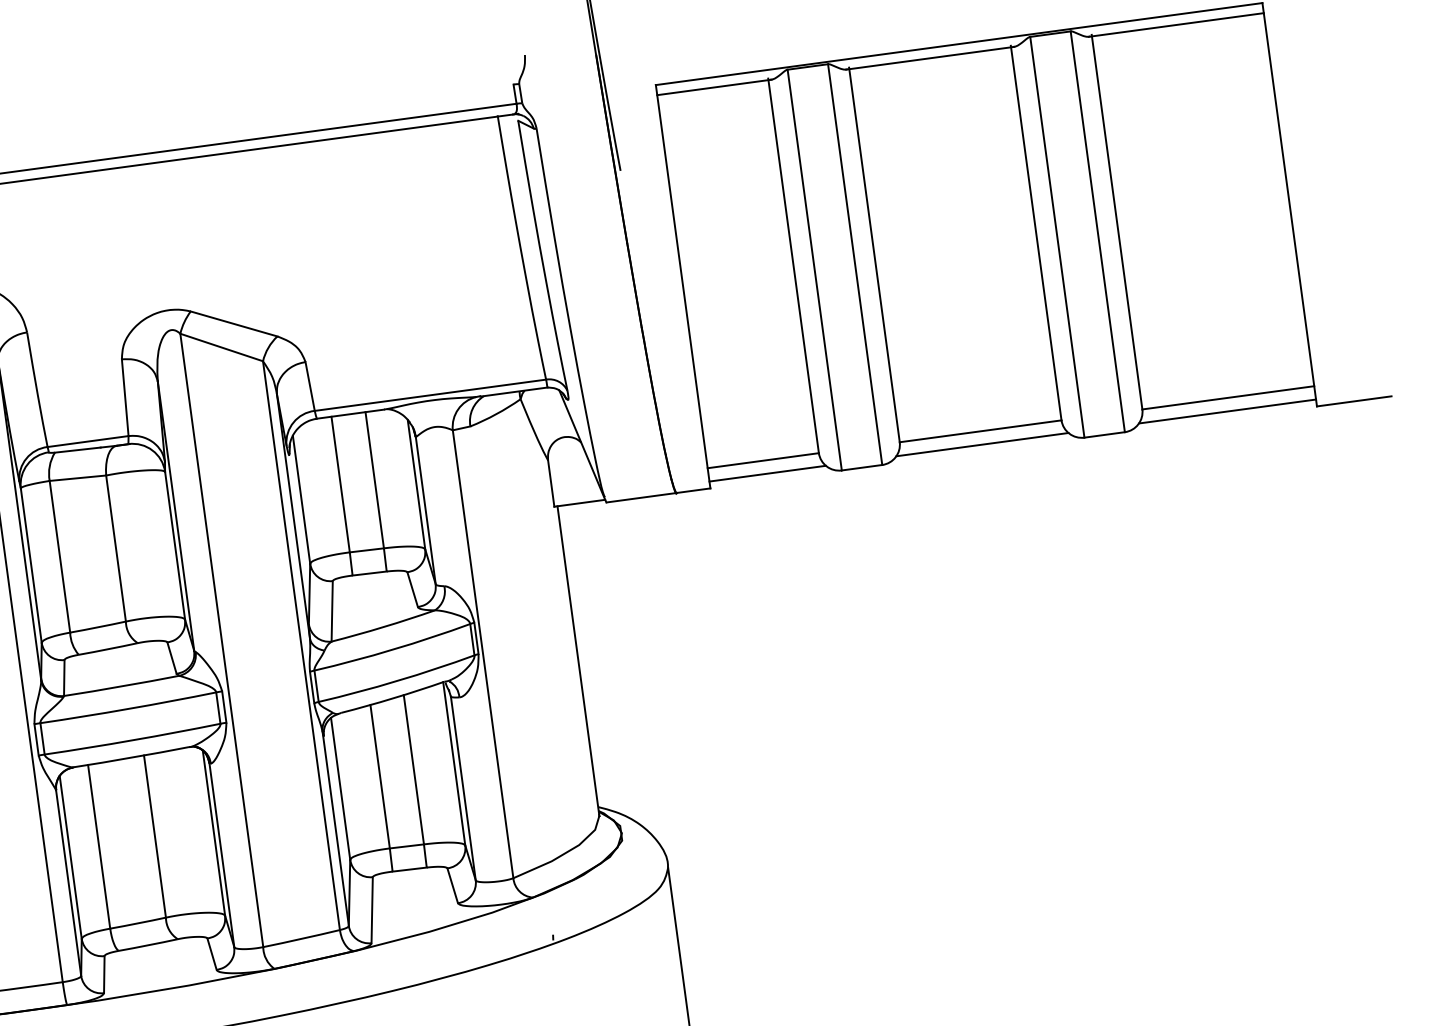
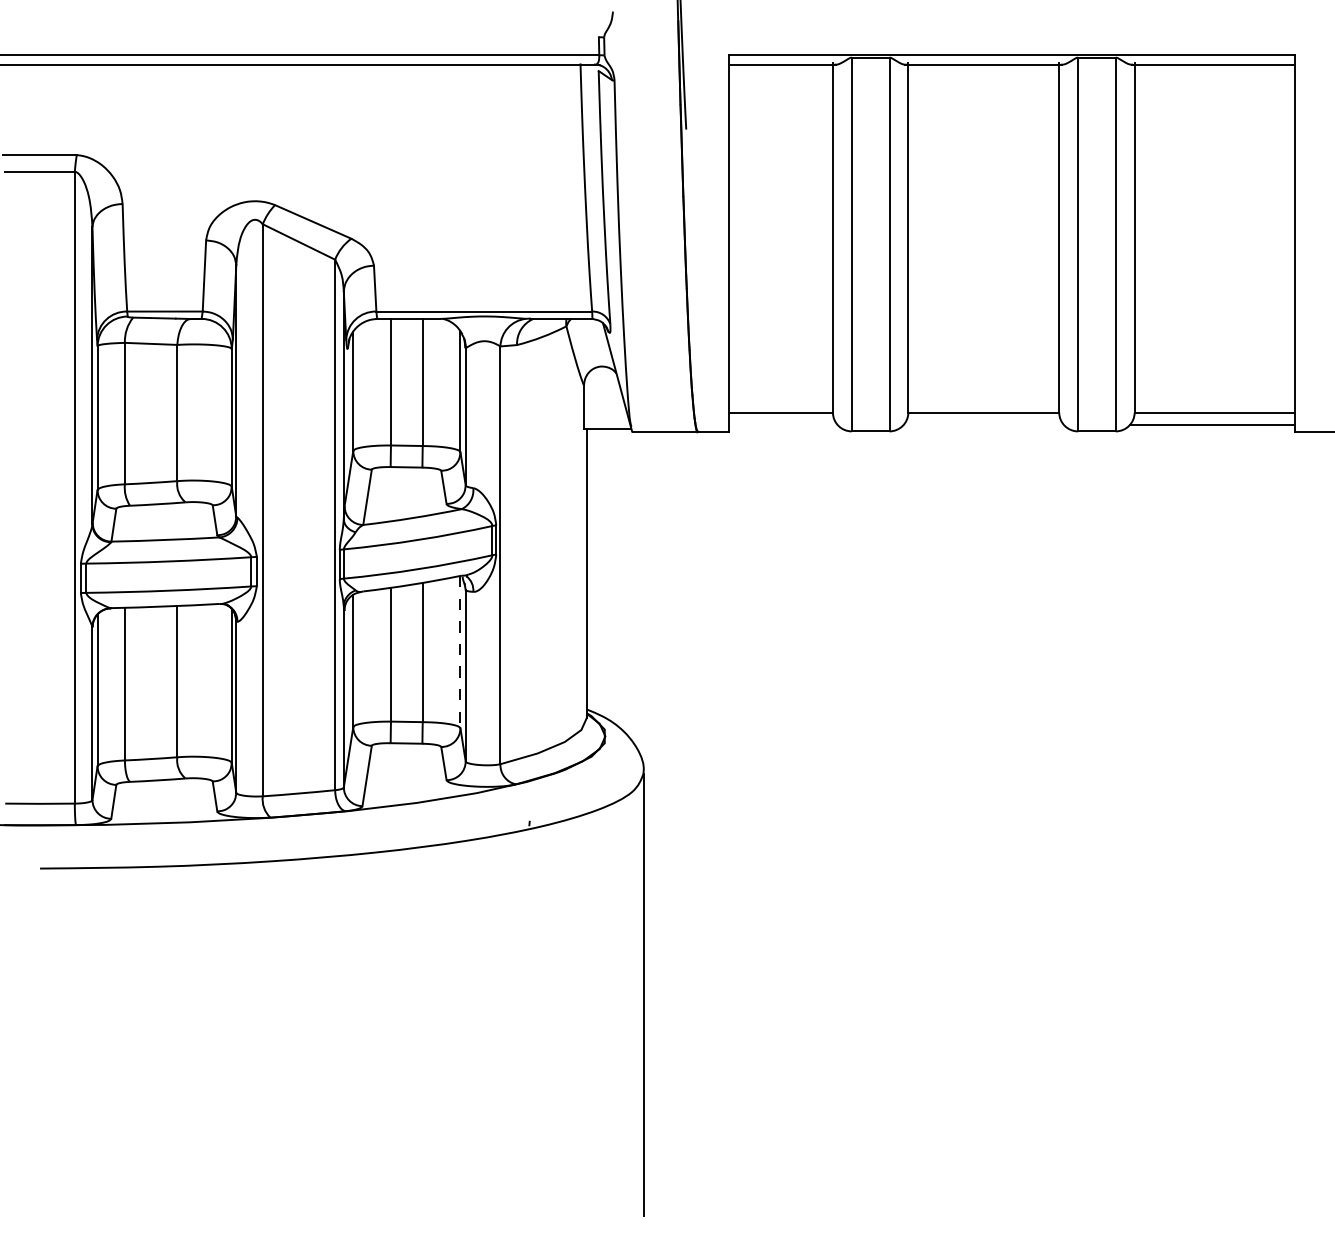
line: (982, 445) -> (983, 425), removed
line: (767, 474) -> (783, 425), removed
line: (454, 764) -> (460, 652), solid -> dashed

